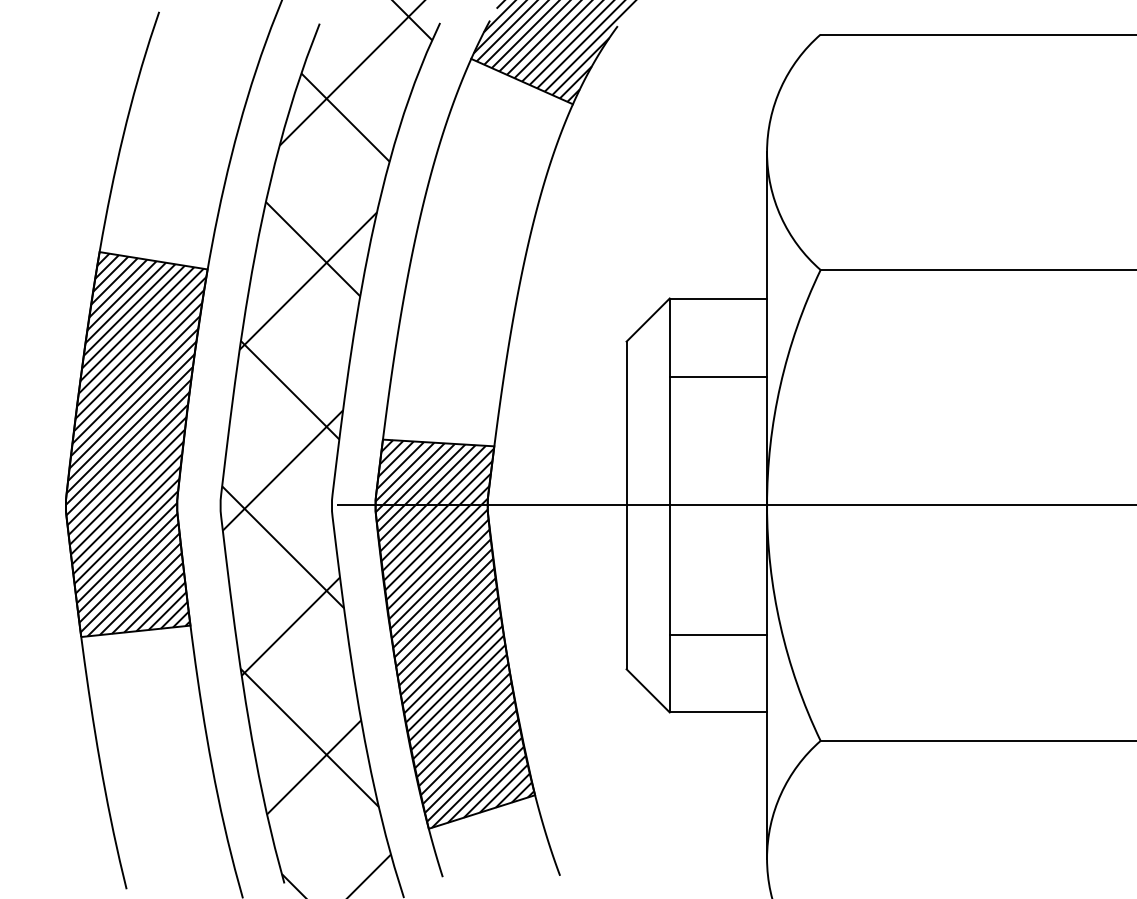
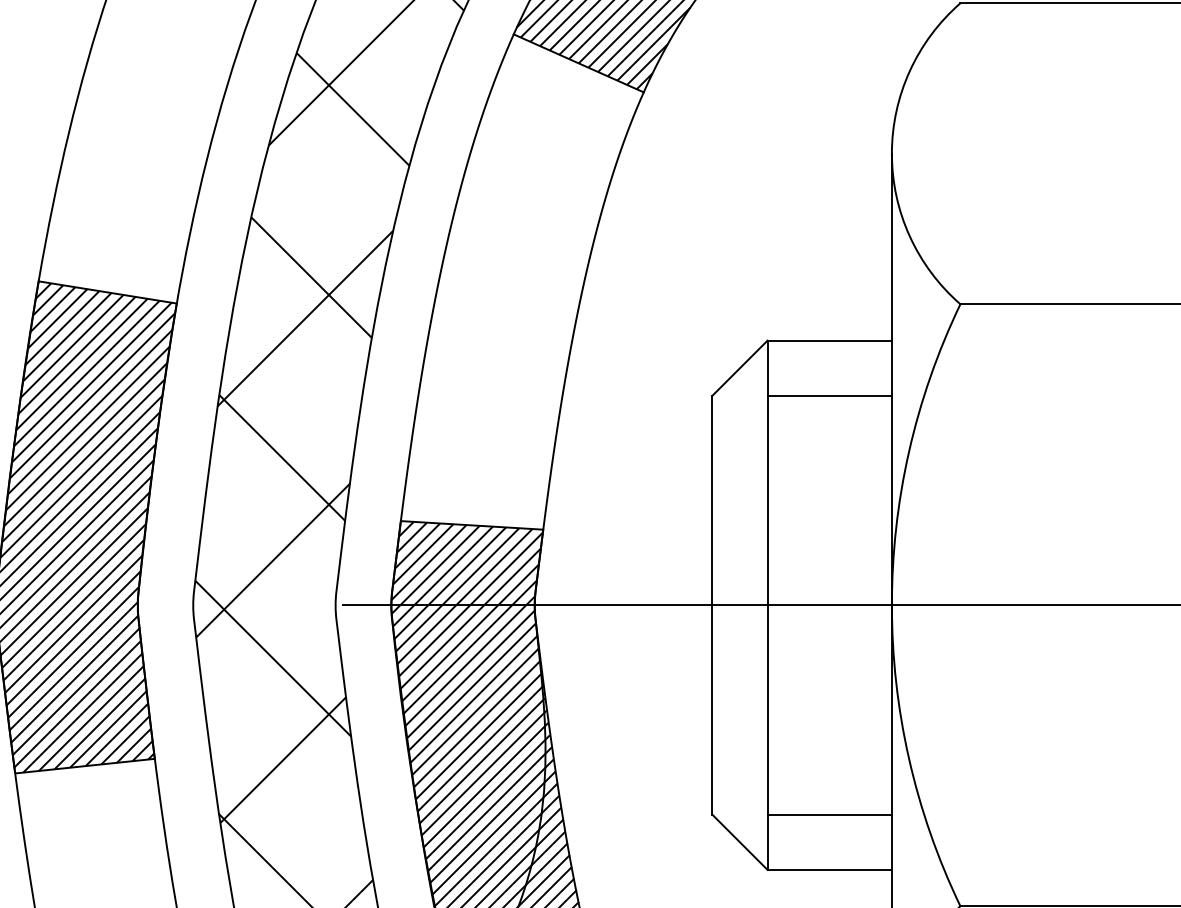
line: (718, 376) -> (829, 395), moved
line: (718, 635) -> (829, 814), moved

